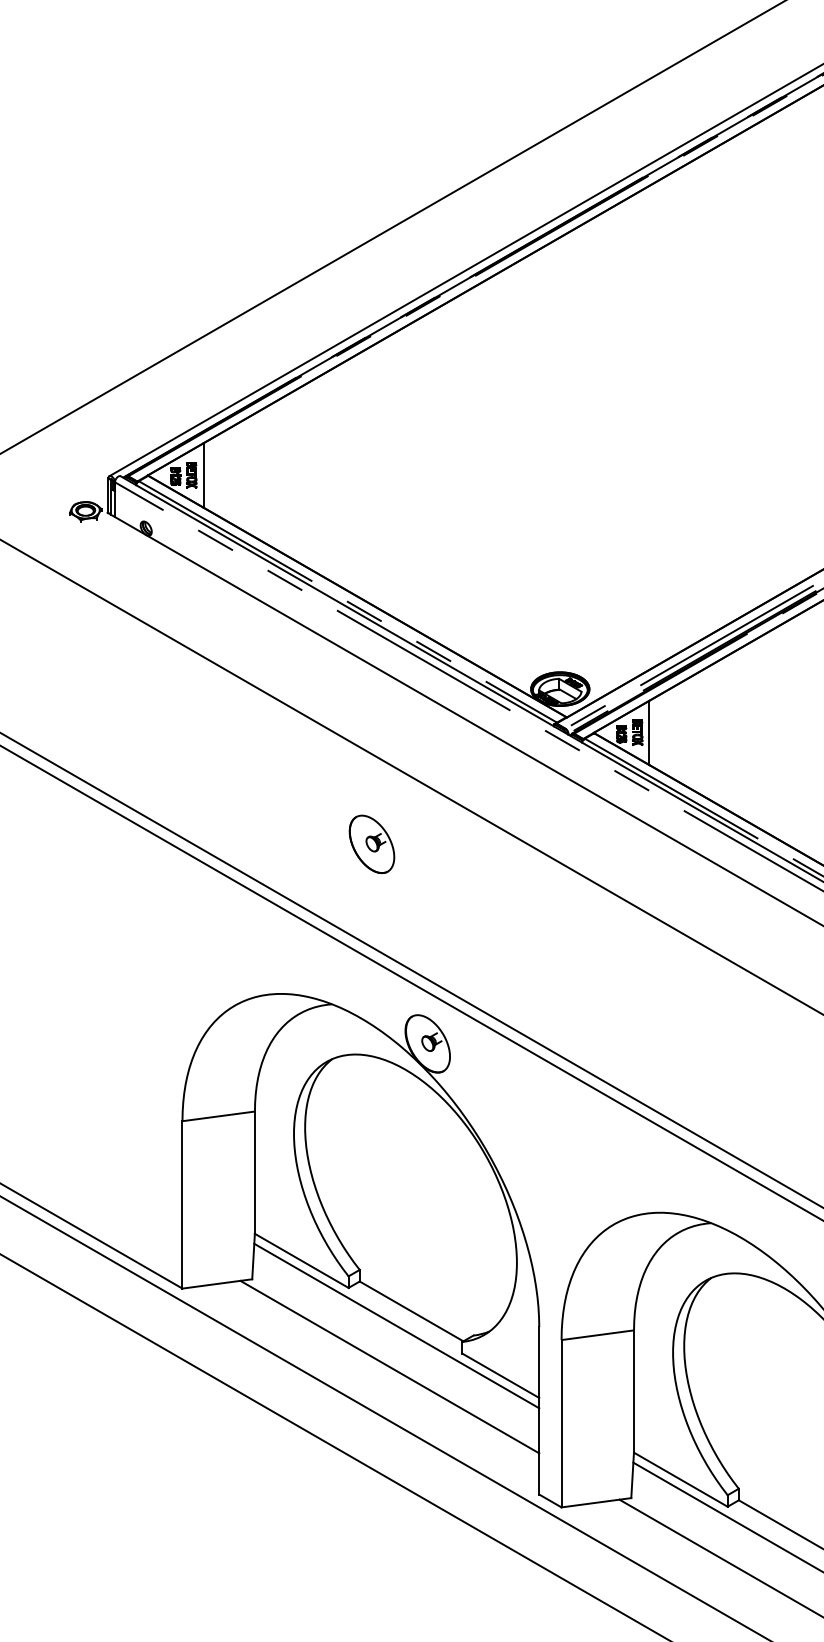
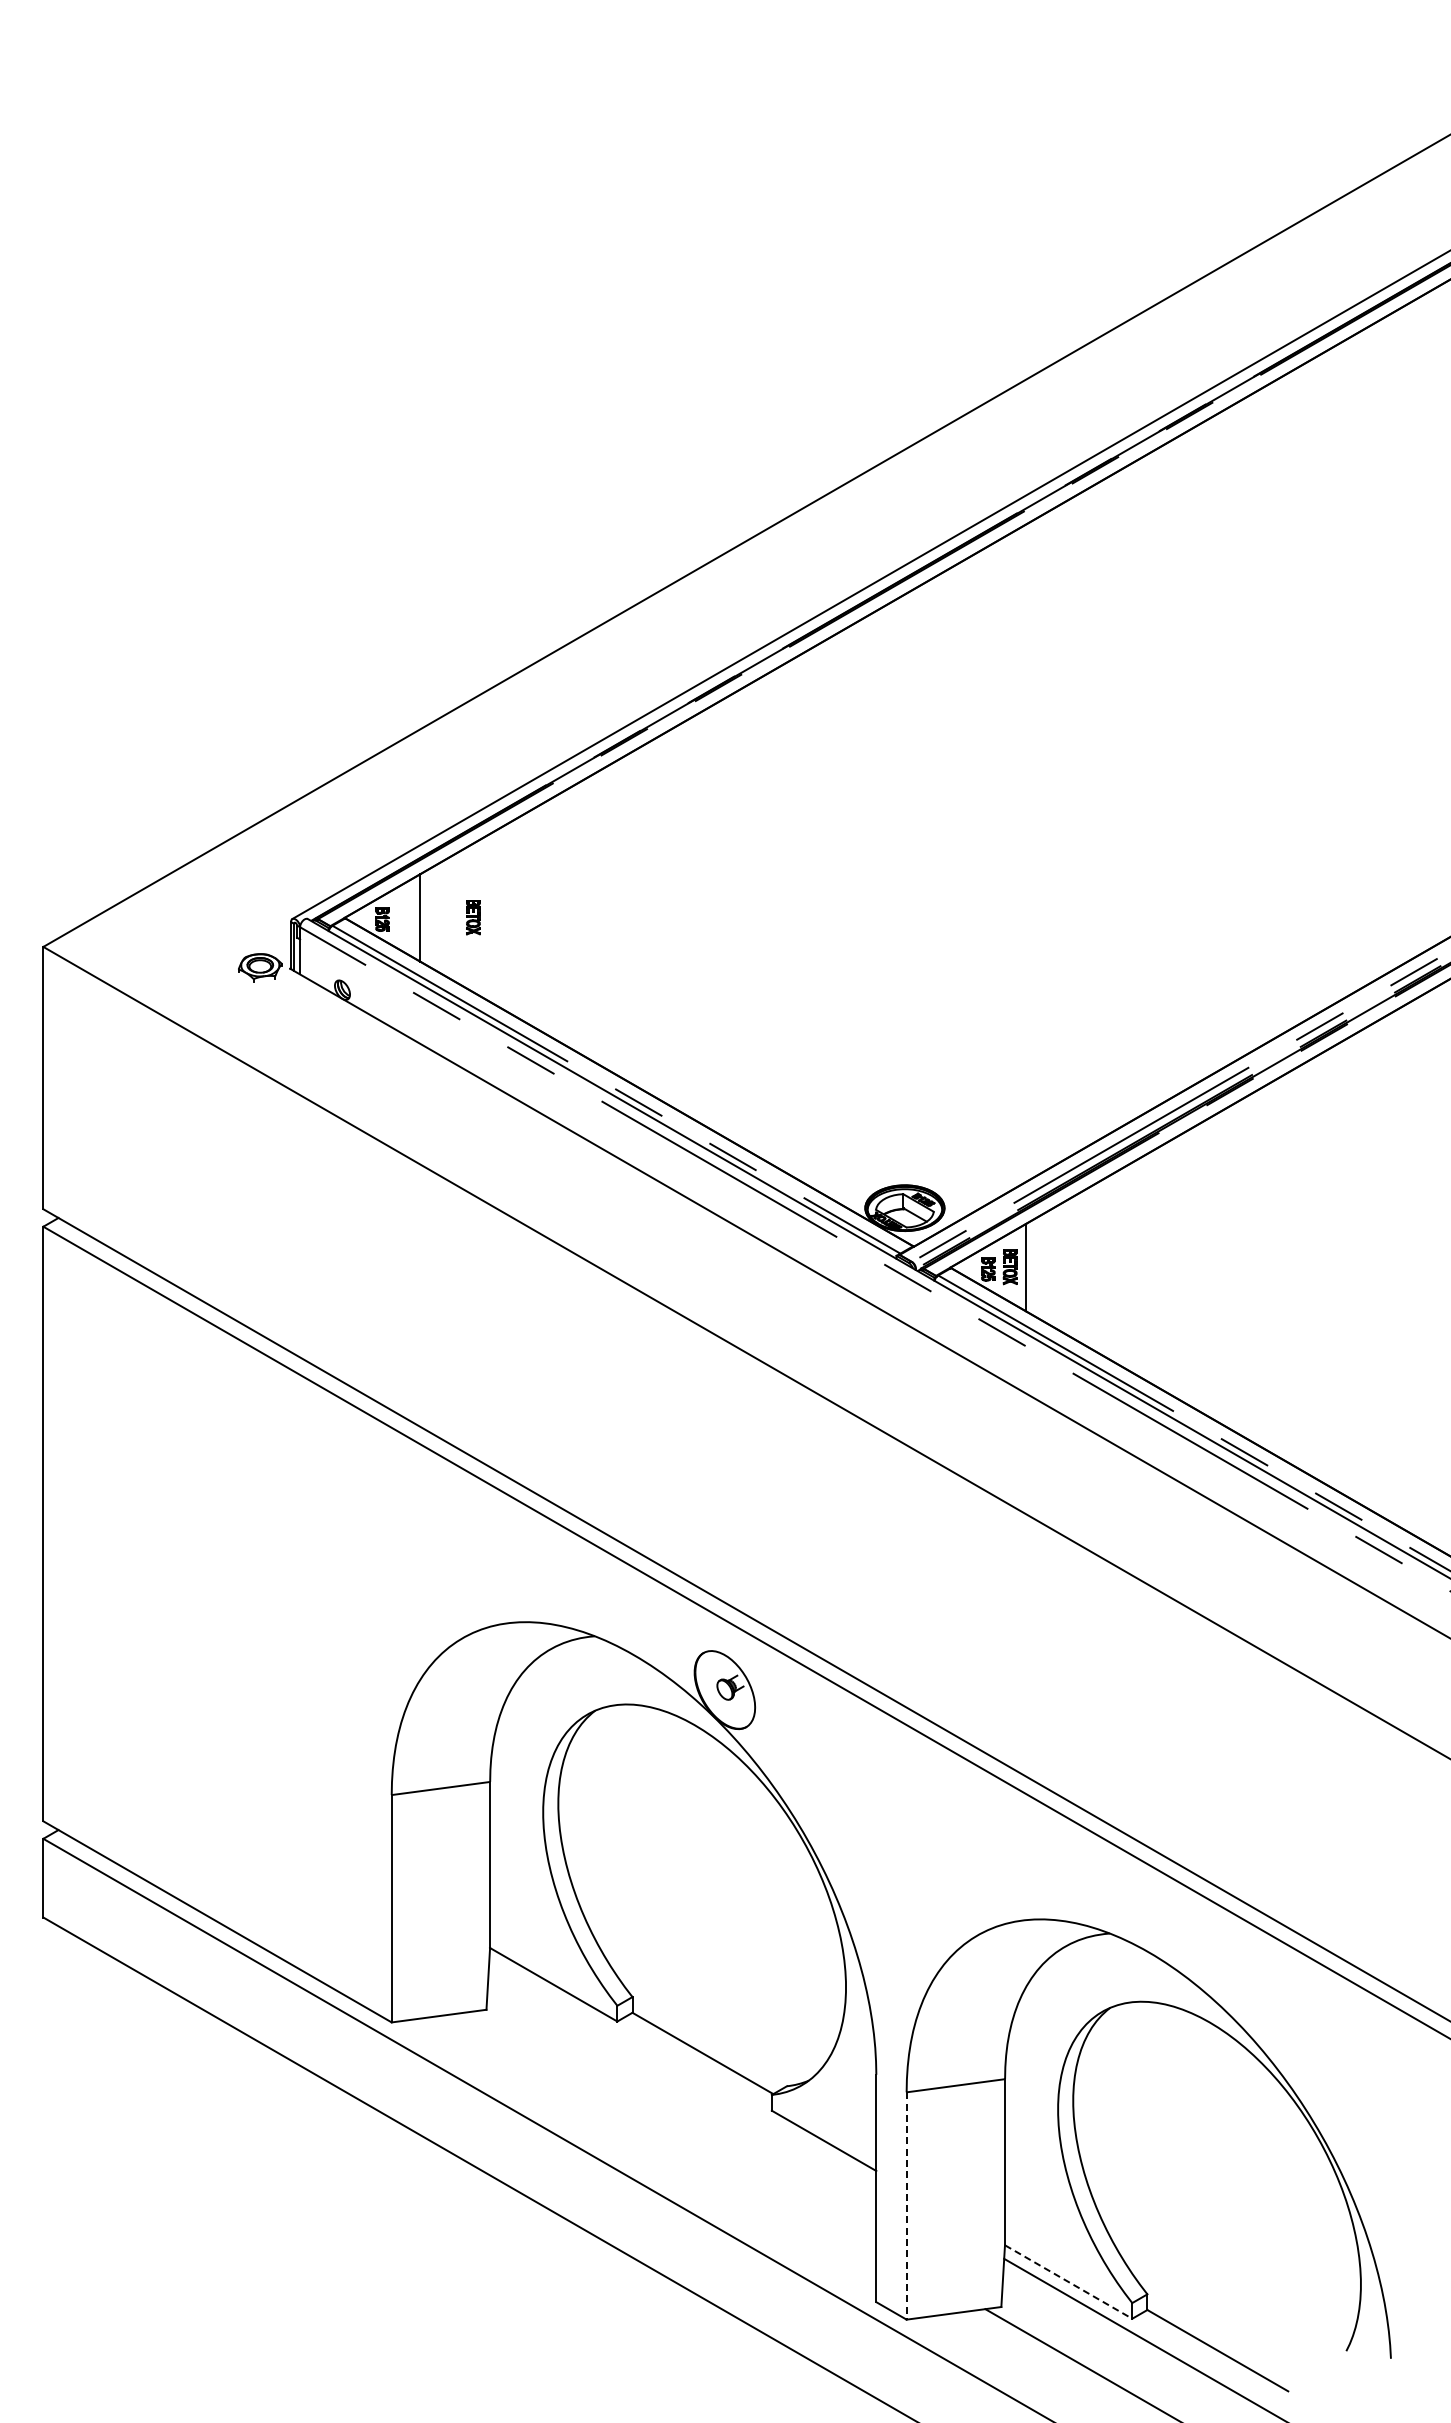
part: (191, 475) -> (473, 917), moved
part: (372, 843) -> (649, 1418), removed
line: (396, 1326) -> (682, 2073), removed
line: (389, 1366) -> (673, 2128), removed
line: (561, 1423) -> (906, 2205), solid -> dashed
line: (681, 1480) -> (1069, 2282), solid -> dashed

